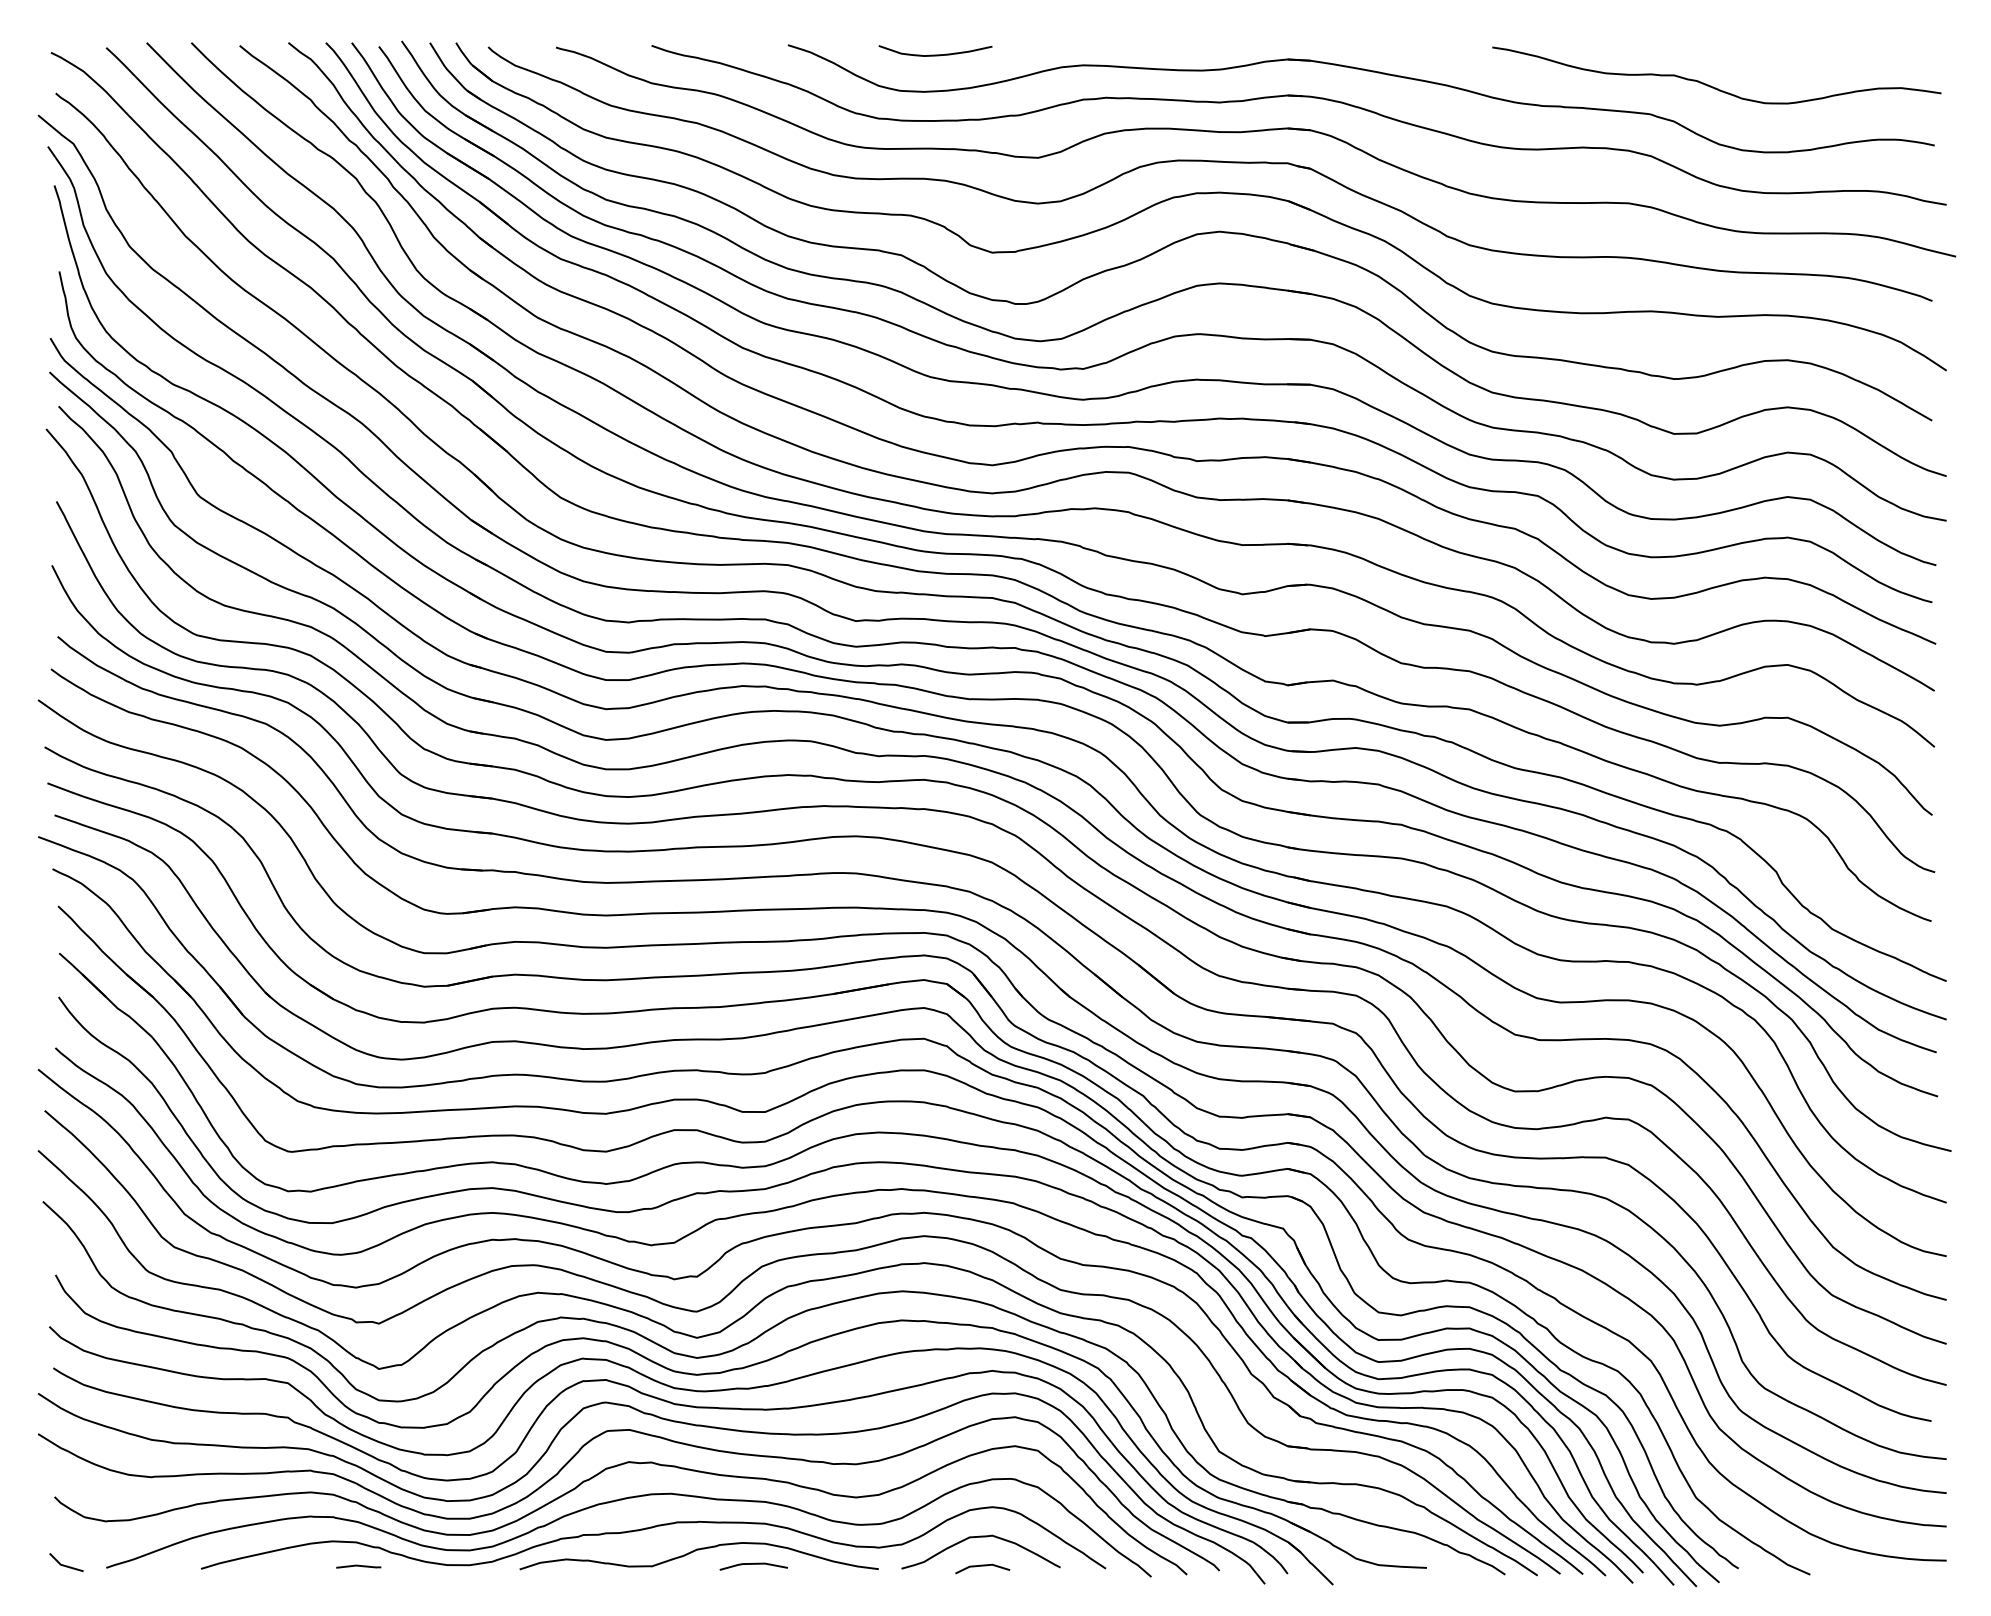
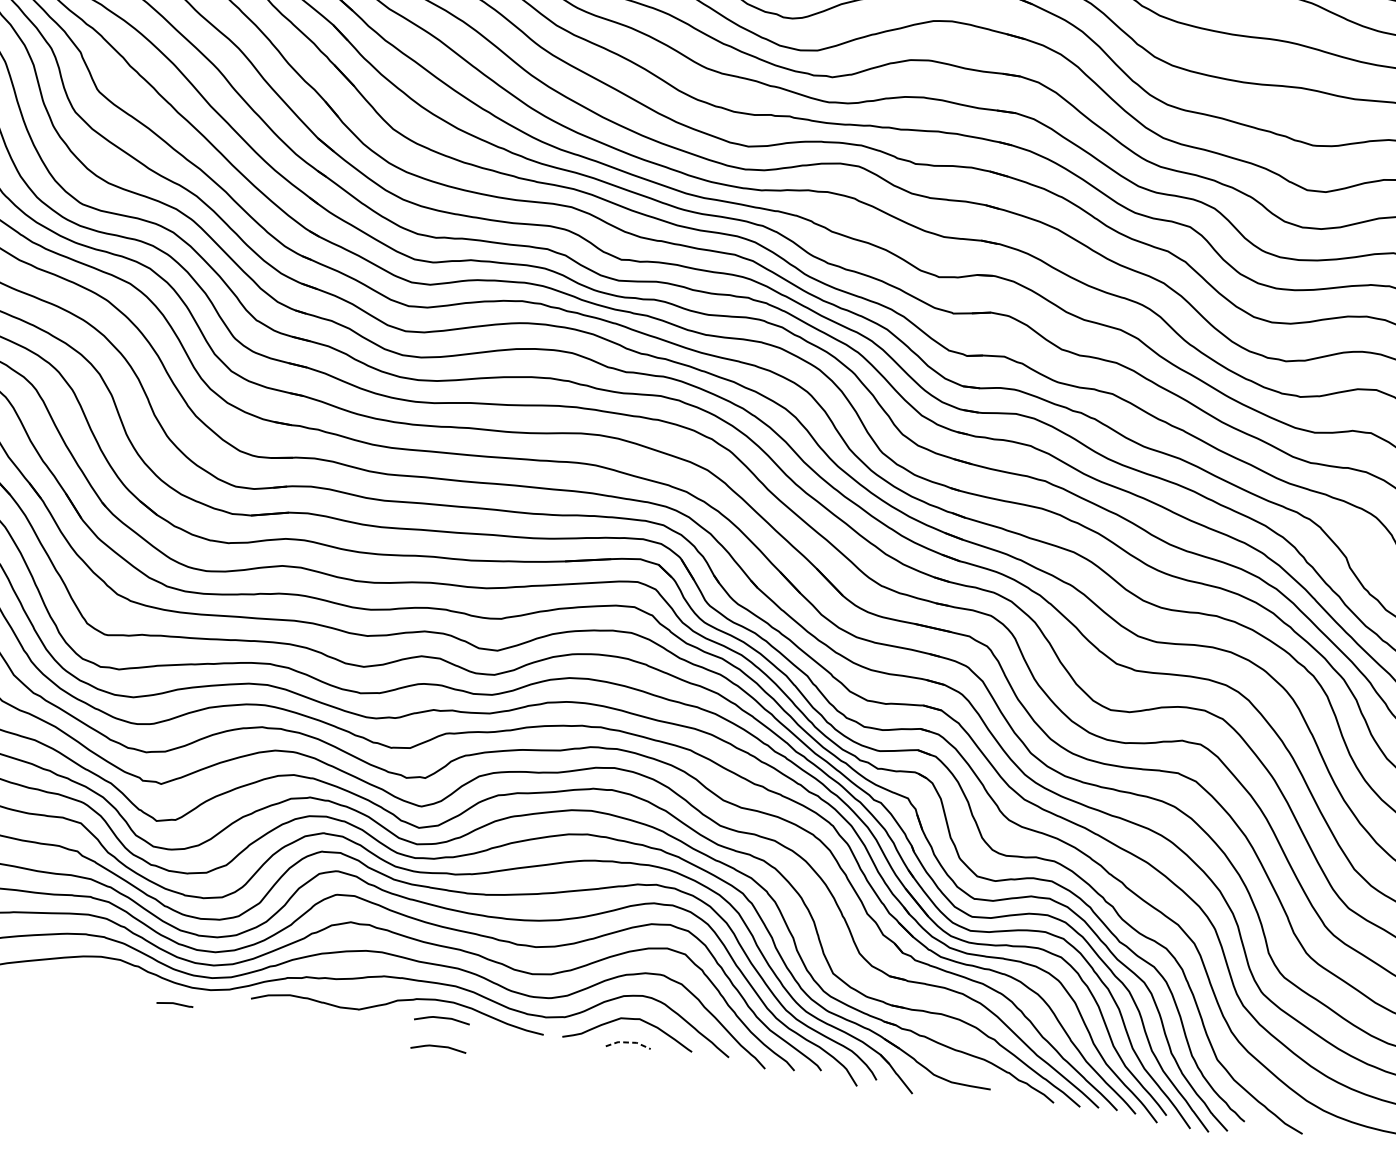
line: (982, 1565) -> (628, 1042), solid -> dashed
line: (358, 1566) -> (174, 1004), moved
line: (753, 1599) -> (438, 1046), added

